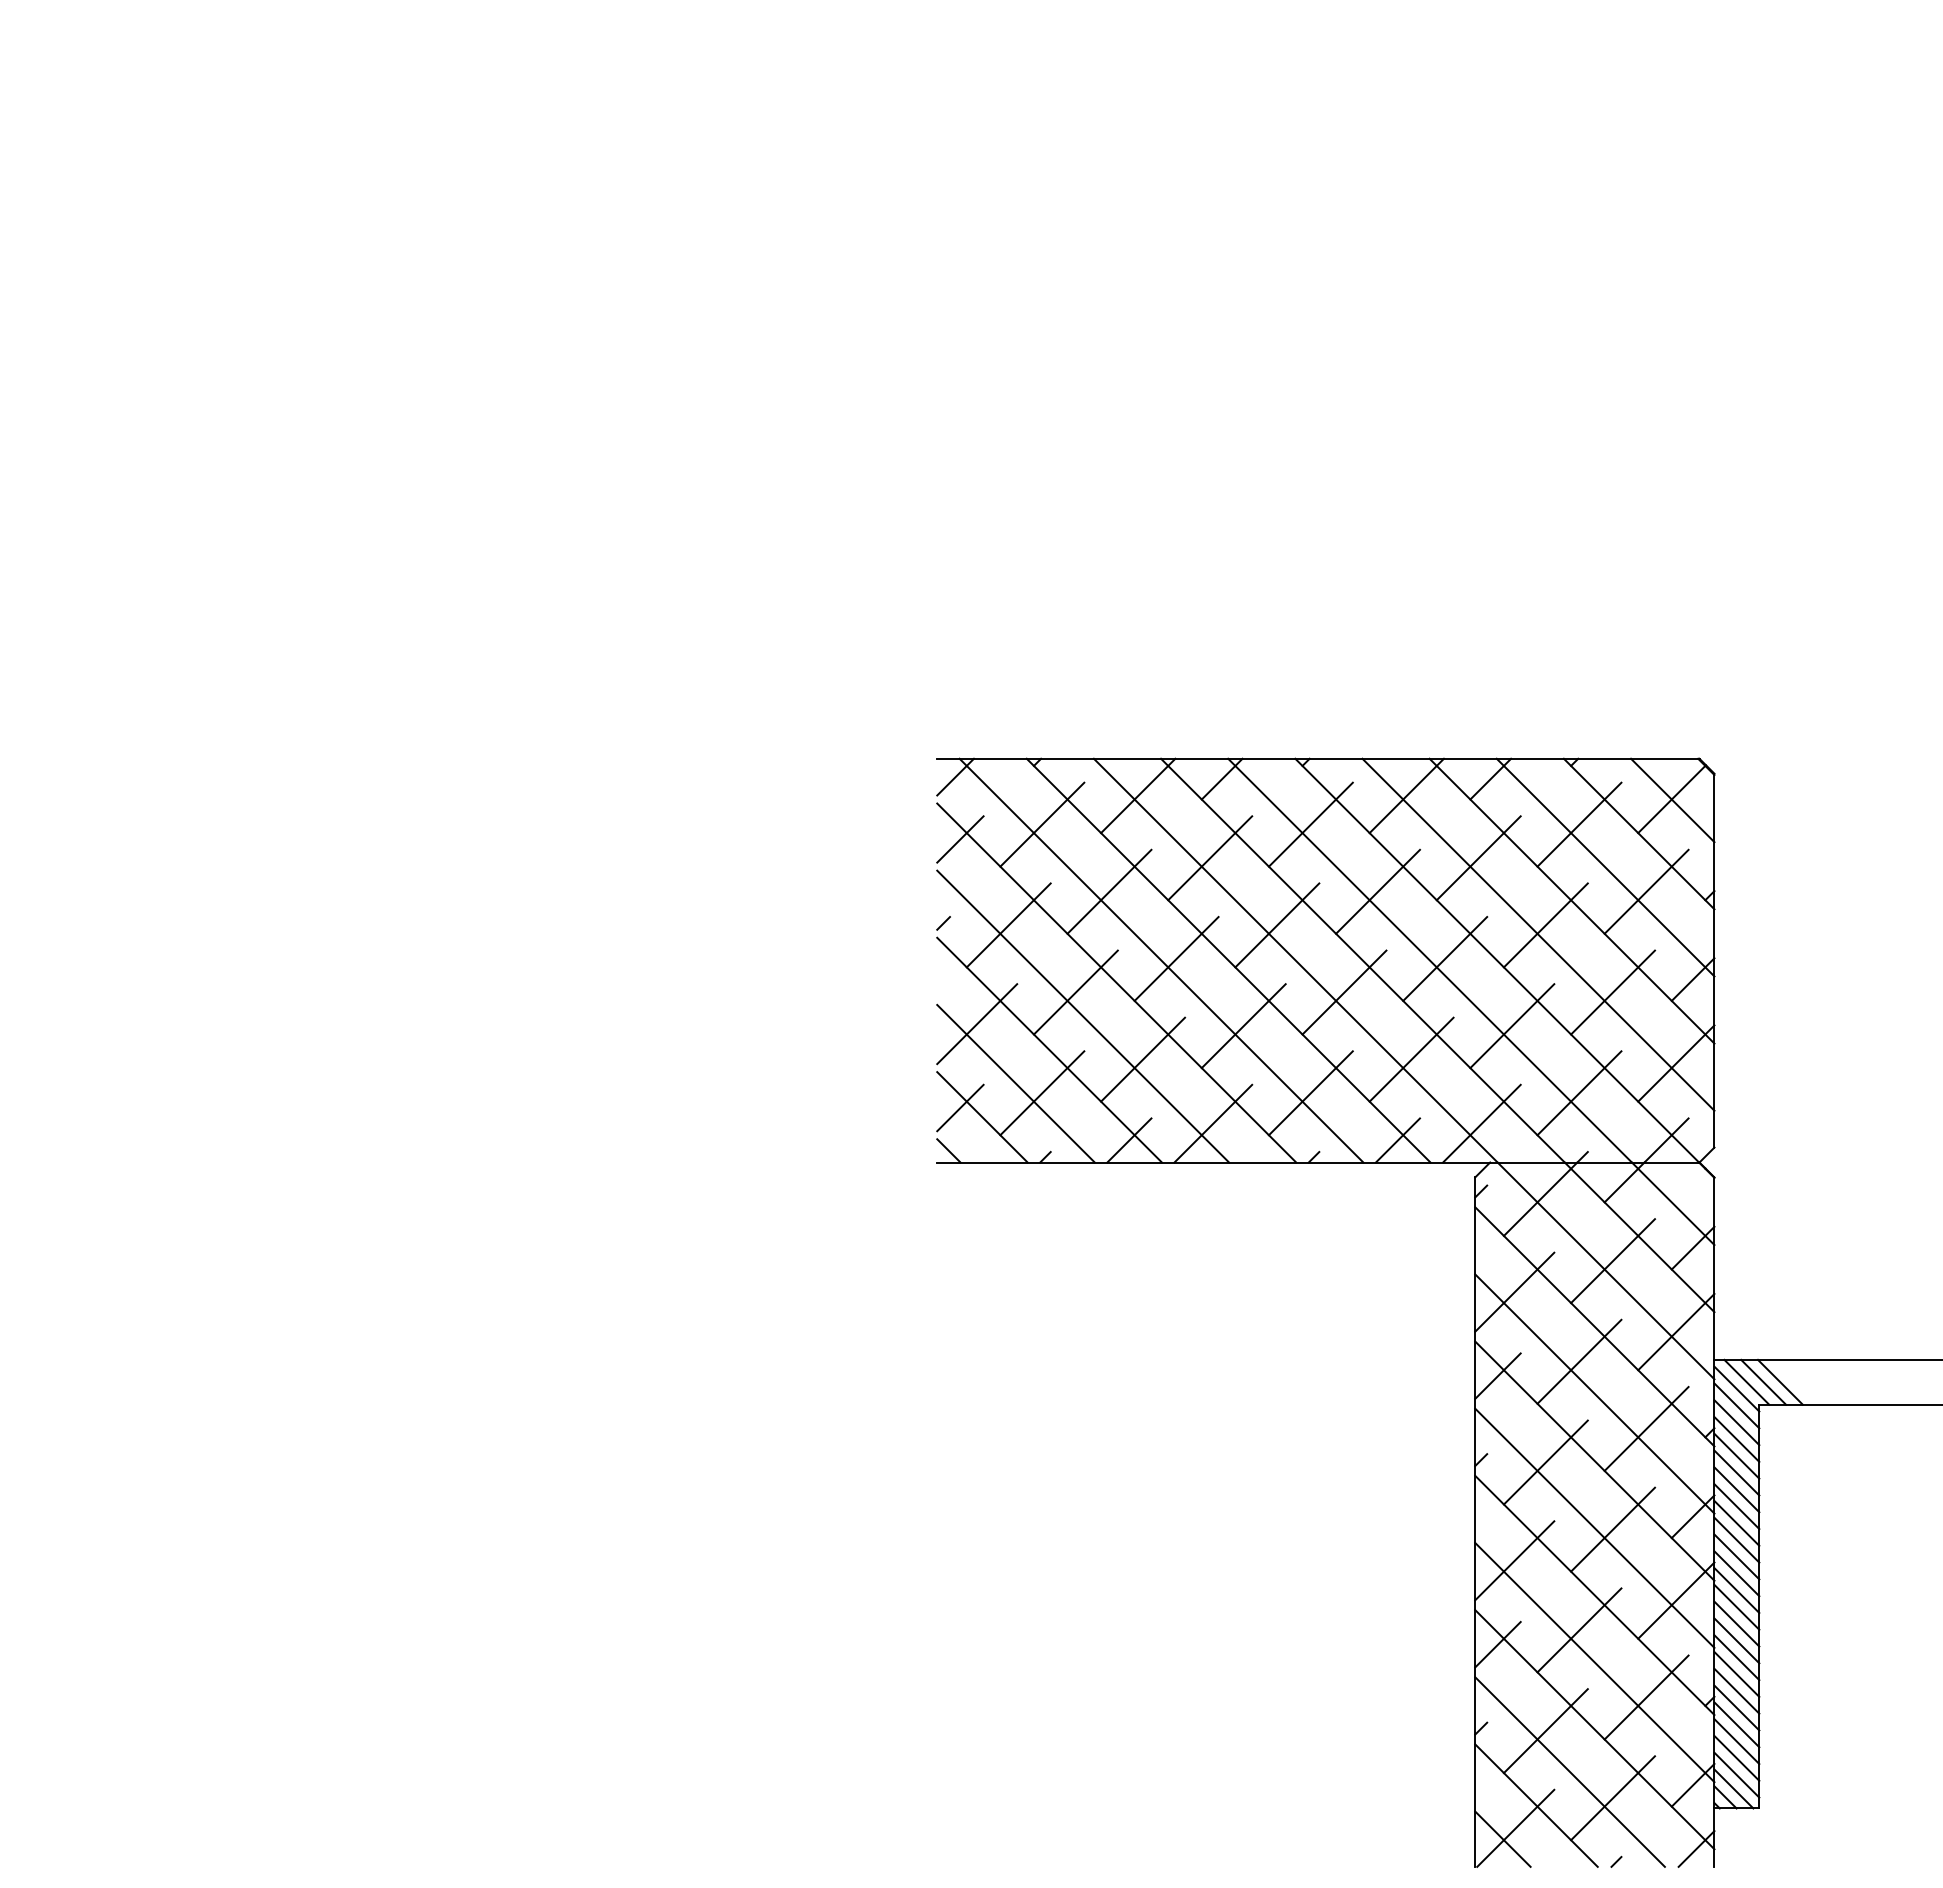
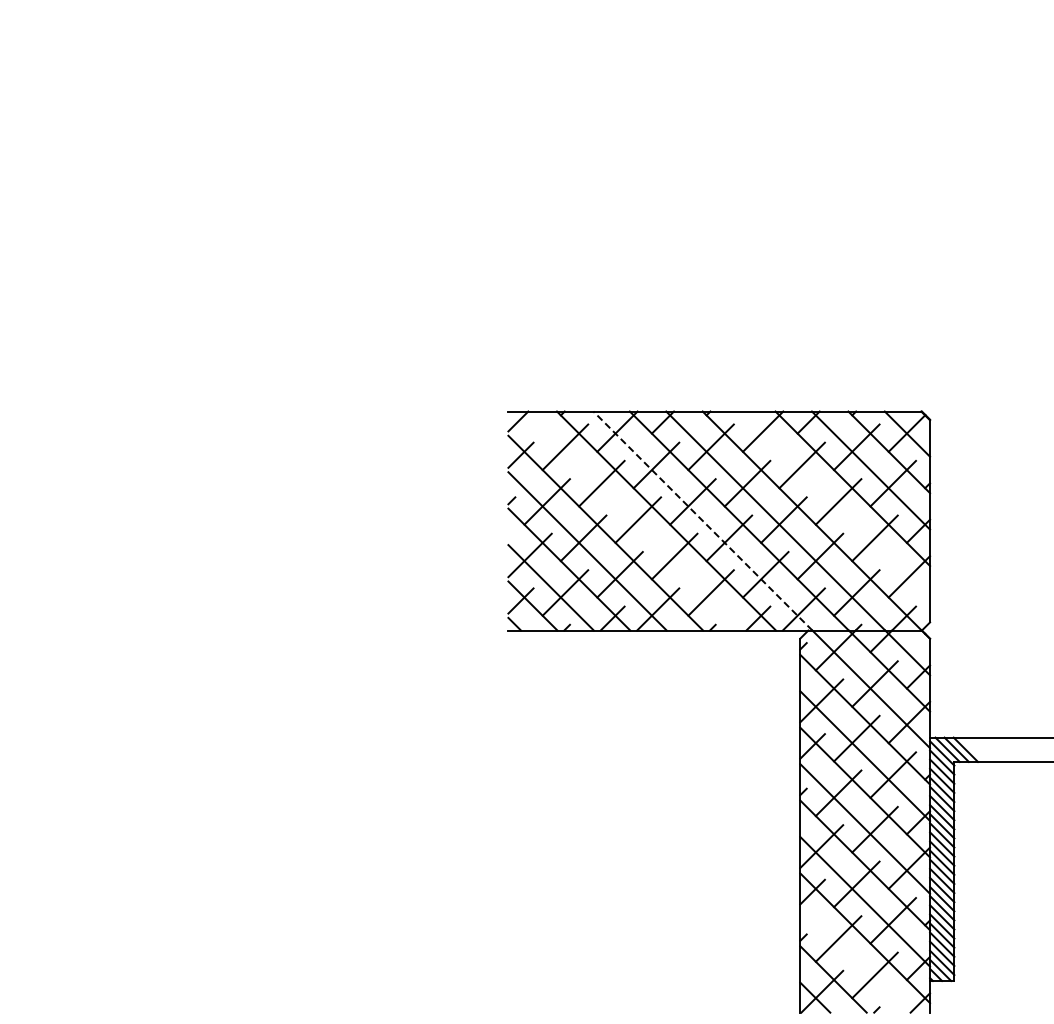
line: (1538, 933) -> (834, 506), removed
line: (1160, 959) -> (629, 520), removed
line: (1294, 961) -> (702, 521), solid -> dashed
line: (1569, 1770) -> (851, 960), removed

